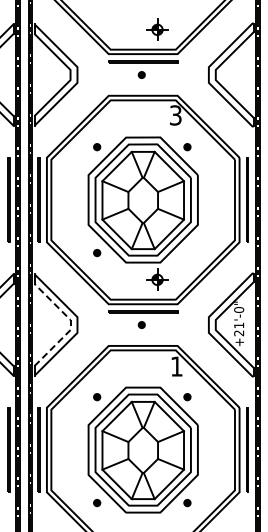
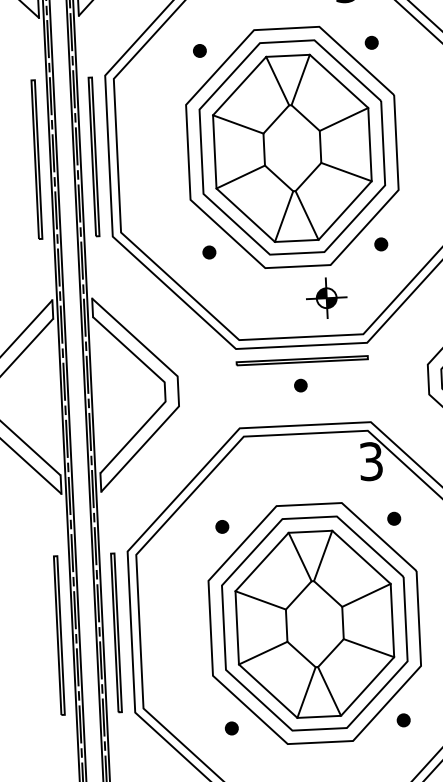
part: (187, 253) -> (381, 245), added
line: (70, 324) -> (165, 390), dashed -> solid
text: (176, 366) -> (370, 461), 1 -> 3

